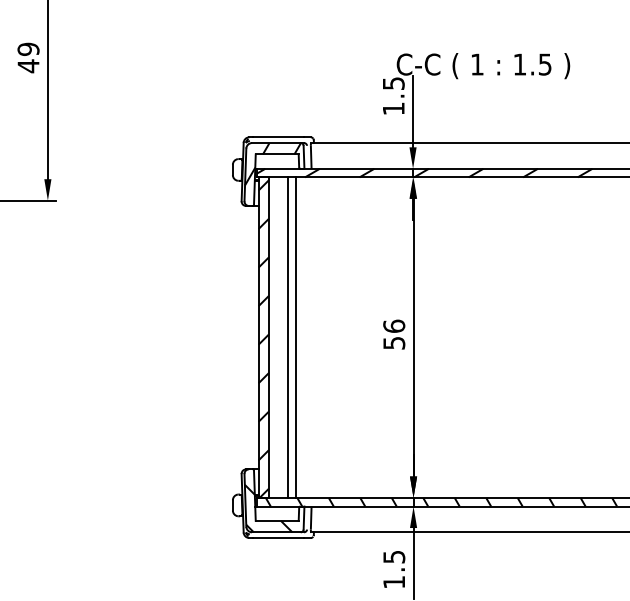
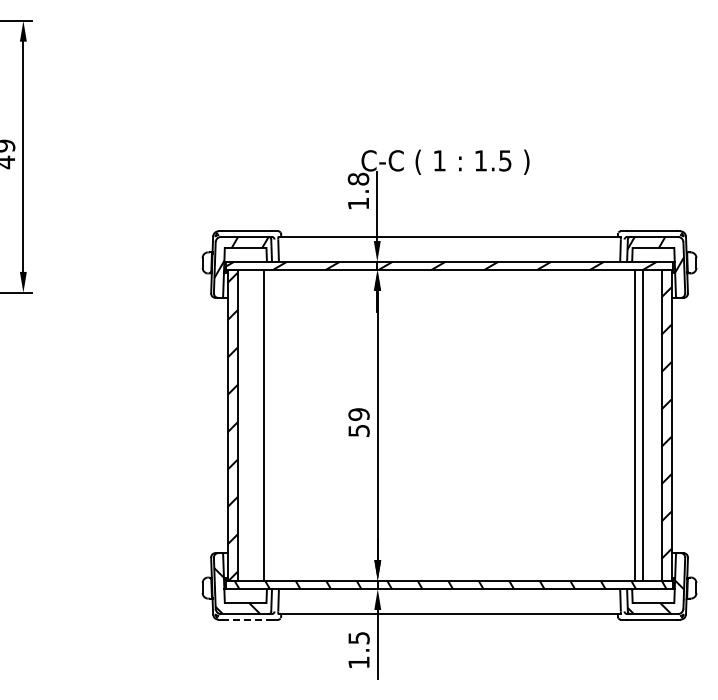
text: (393, 82) -> (358, 178), 1.5 -> 1.8
text: (393, 326) -> (358, 414), 56 -> 59
line: (288, 337) -> (256, 425), removed
line: (278, 537) -> (246, 619), solid -> dashed

